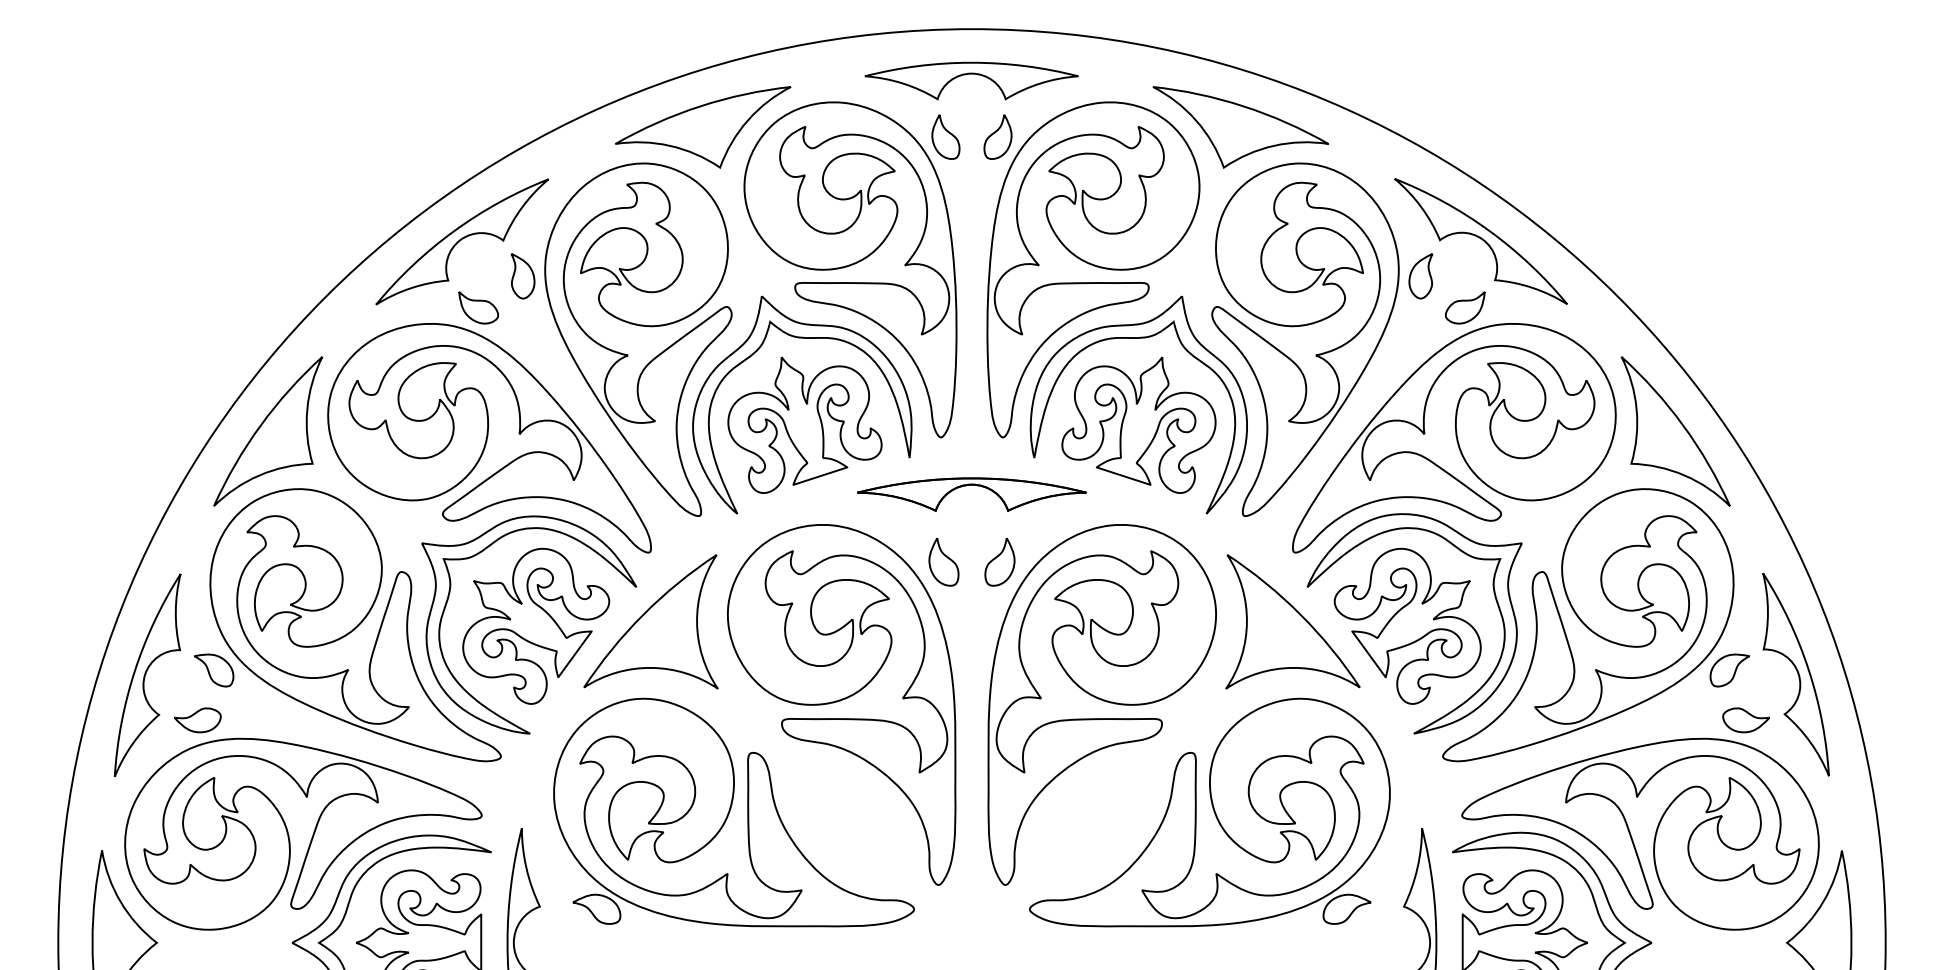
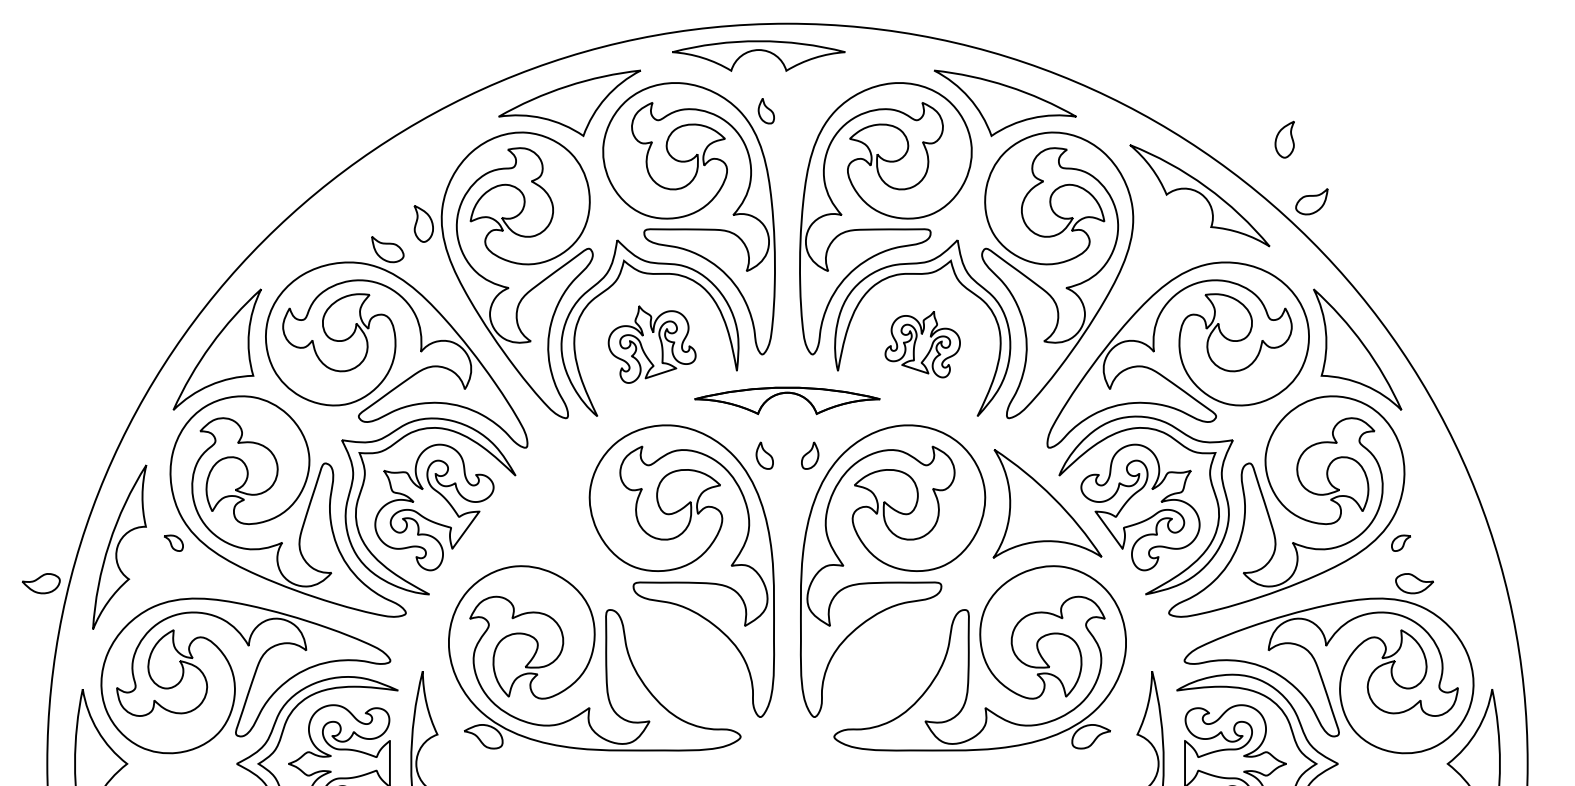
part: (971, 80) -> (758, 55), moved
part: (945, 136) -> (766, 110), size x0.7
part: (997, 136) -> (808, 110), removed
part: (461, 241) -> (373, 195), removed
part: (1420, 276) -> (1284, 139), moved
part: (1464, 307) -> (1311, 201), moved
part: (804, 424) -> (651, 343), size x0.7
part: (1138, 424) -> (922, 343), size x0.6
part: (943, 562) -> (764, 455), size x0.7
part: (999, 562) -> (809, 455), size x0.7
part: (650, 621) -> (527, 503), removed
part: (214, 670) -> (173, 543), size x0.6
part: (1729, 670) -> (1401, 543), size x0.6
part: (1795, 674) -> (1454, 546), removed
part: (197, 720) -> (40, 583), moved

